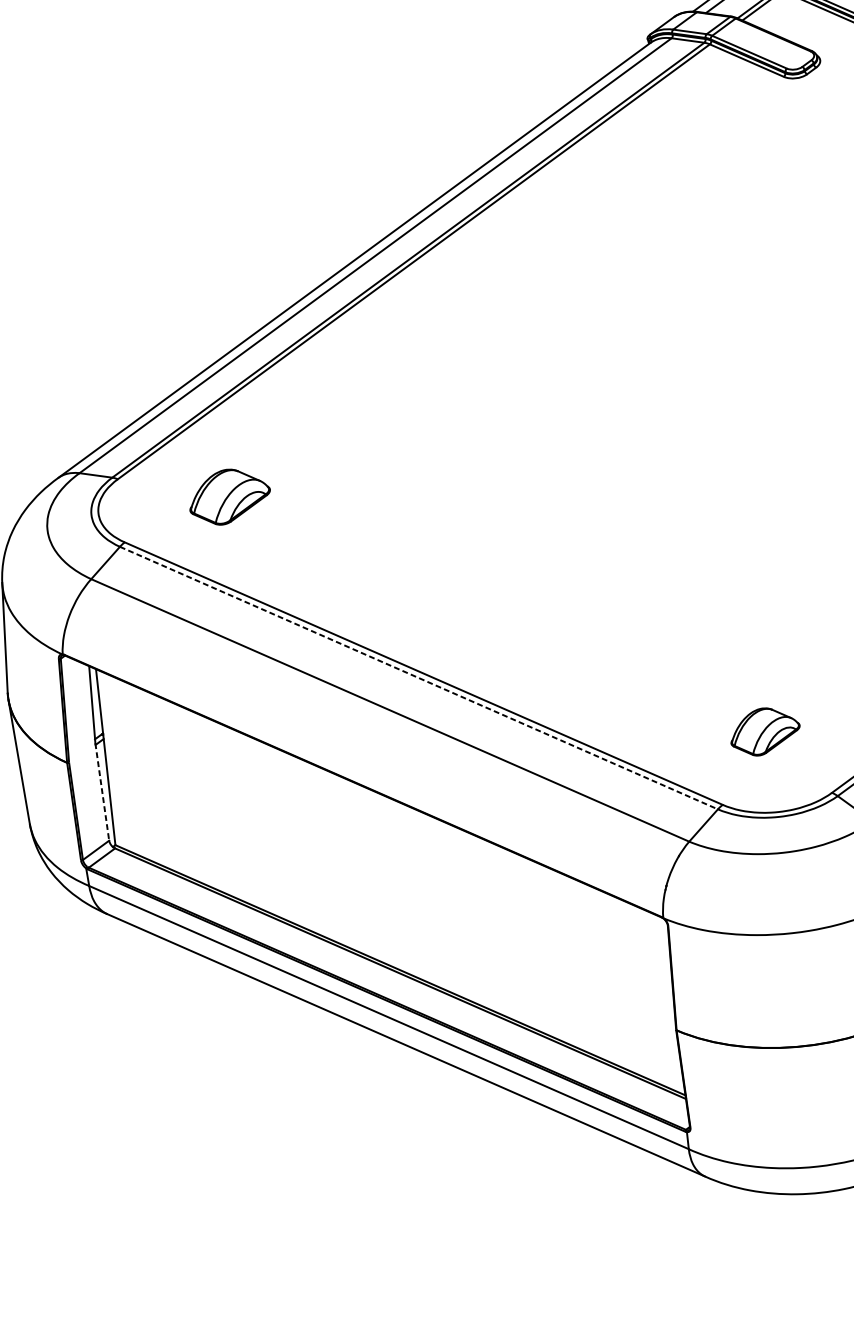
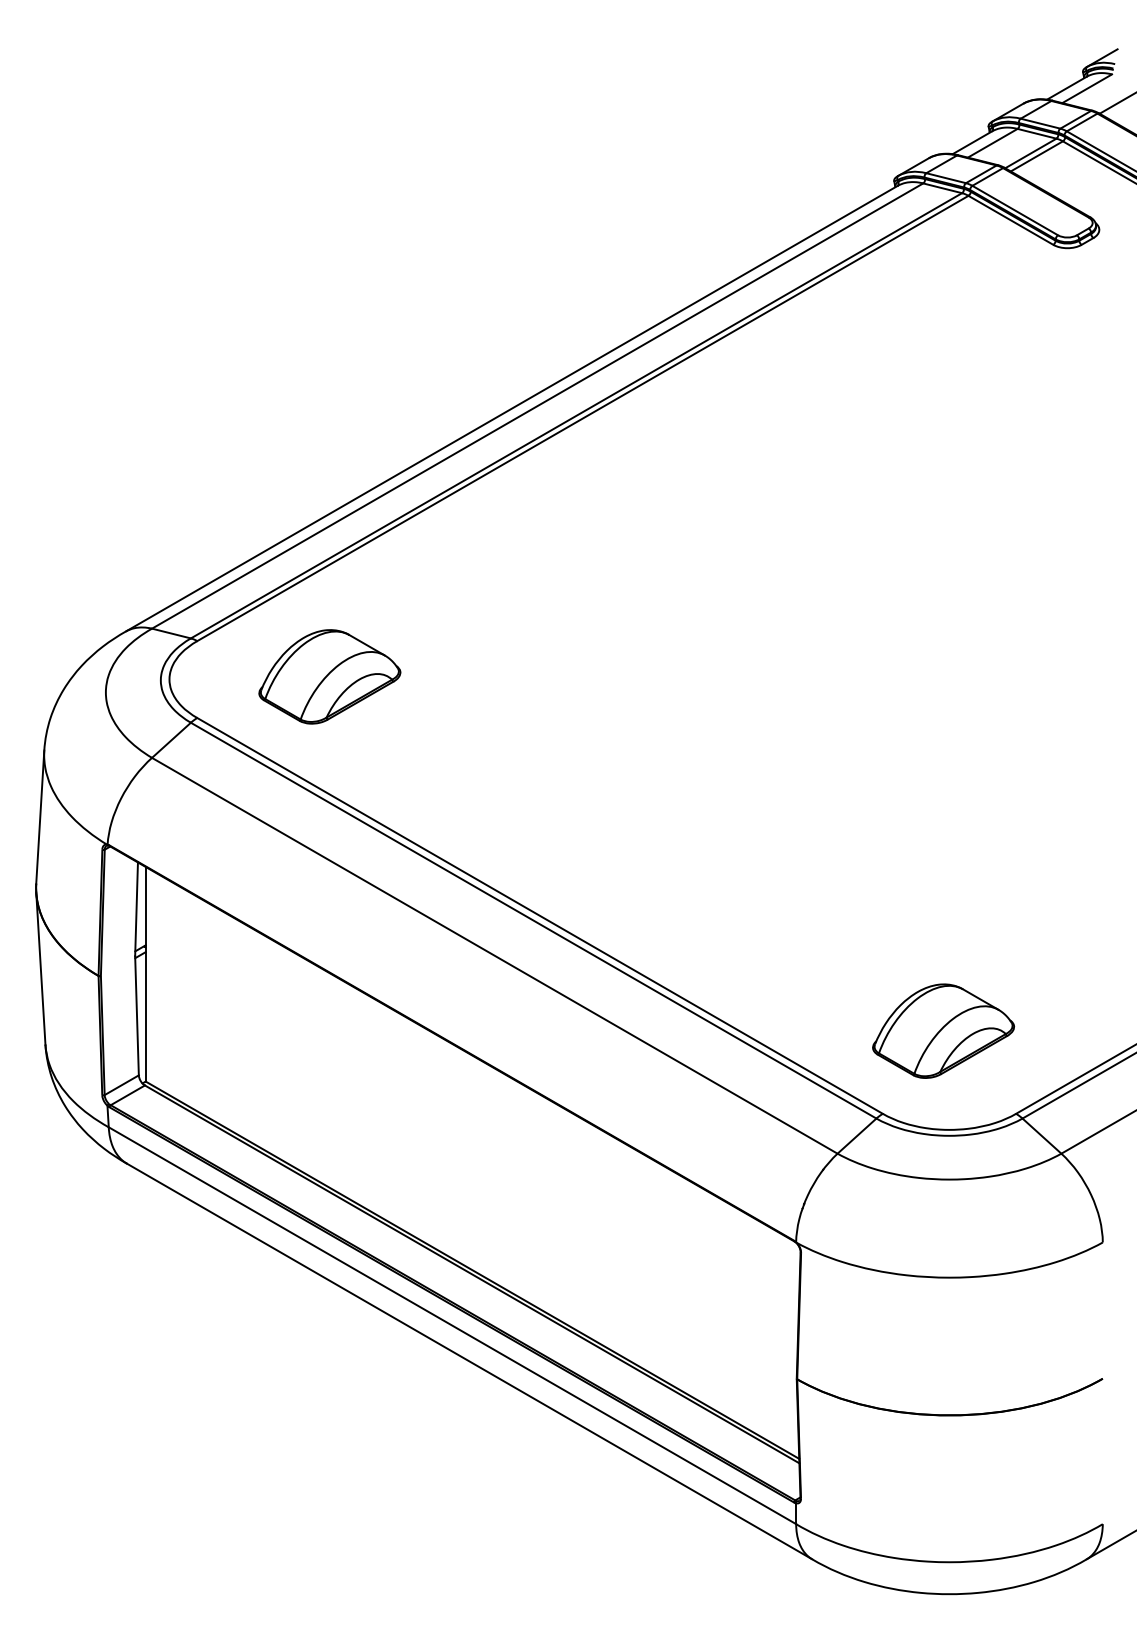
part: (229, 496) -> (329, 676), size x1.43
line: (418, 677) -> (533, 920), dashed -> solid
part: (764, 731) -> (943, 1030), size x1.67
line: (102, 791) -> (137, 1015), dashed -> solid

